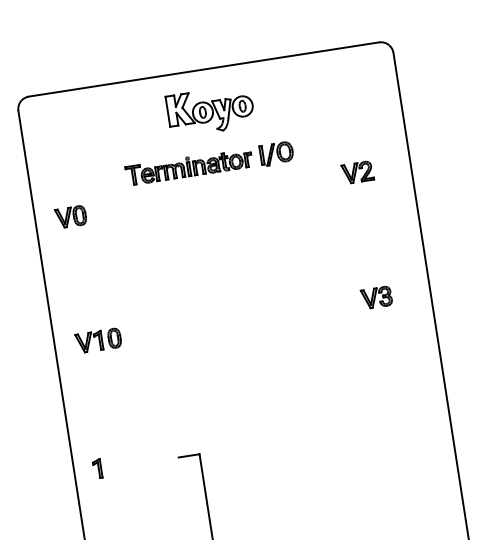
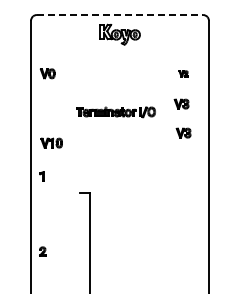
line: (205, 70) -> (120, 15), solid -> dashed
part: (209, 164) -> (115, 112), moved
part: (356, 172) -> (183, 73), size x0.6
part: (362, 235) -> (181, 103), added
part: (97, 339) -> (51, 142), moved
part: (96, 469) -> (41, 176), moved

